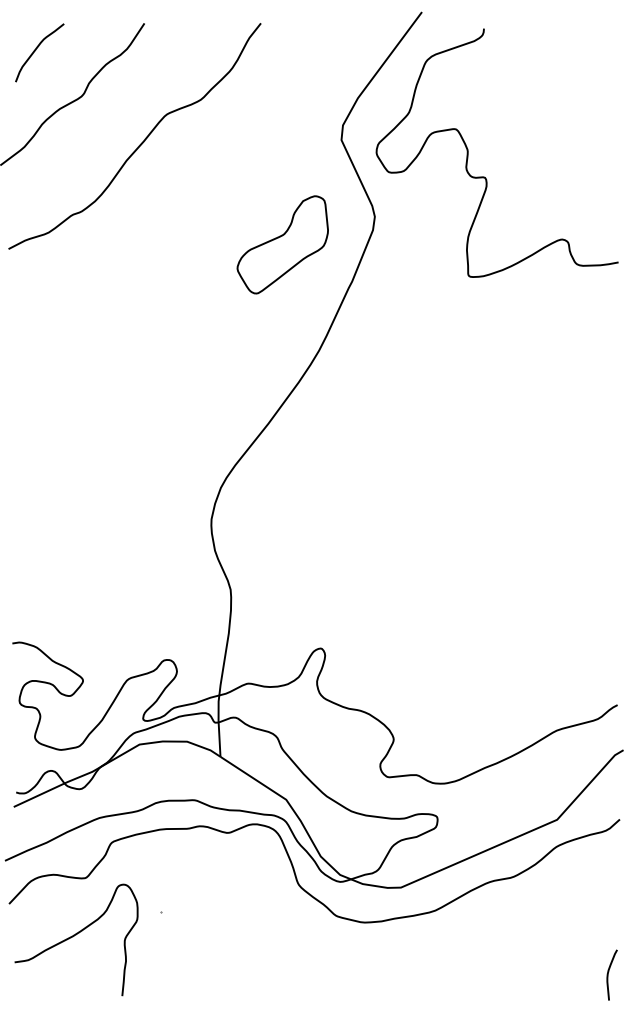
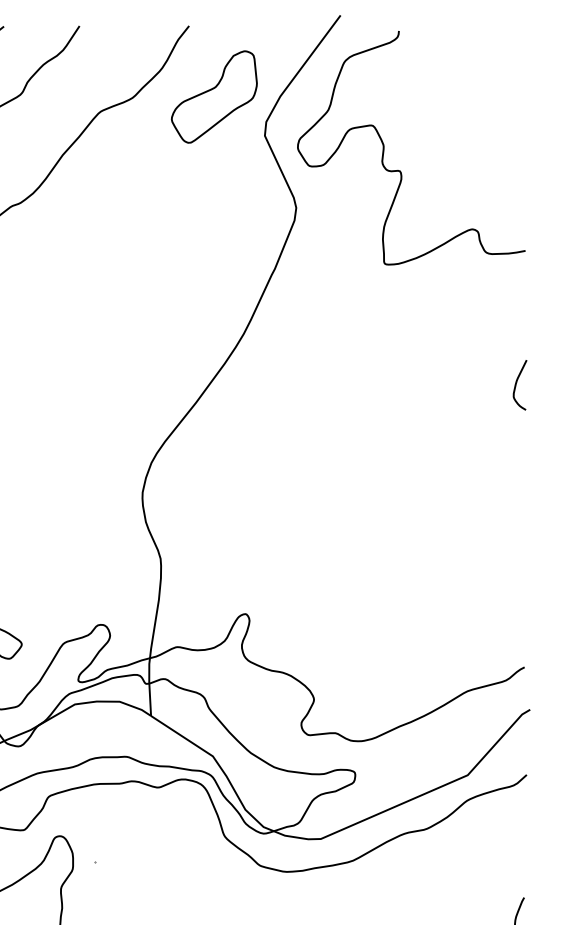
part: (282, 244) -> (214, 96), moved
curve: (609, 404) -> (517, 384), added

